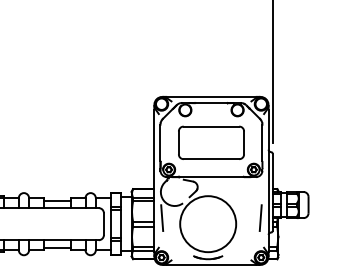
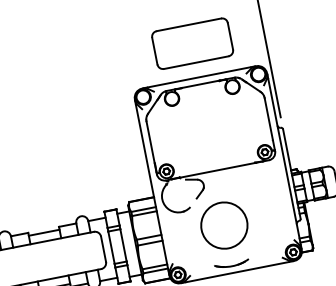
part: (211, 142) -> (192, 43), moved
line: (162, 217) -> (169, 228), removed
line: (260, 217) -> (283, 205), removed
circle: (208, 224) -> (224, 225), size x0.7

